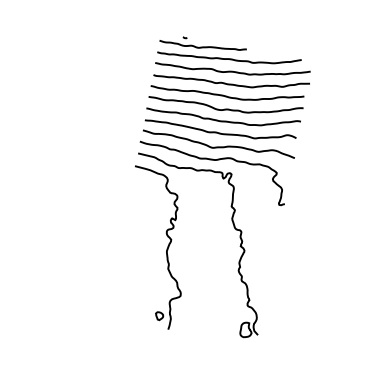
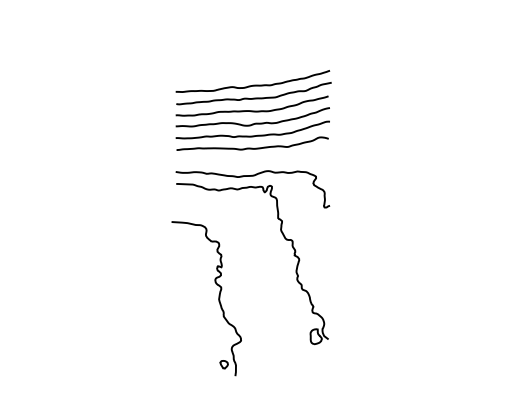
part: (229, 56) -> (247, 71), removed
curve: (218, 146) -> (253, 161), removed
part: (166, 250) -> (218, 298), moved

